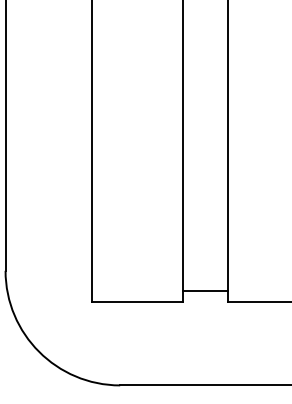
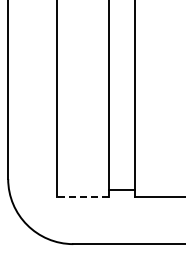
line: (136, 301) -> (82, 196), solid -> dashed

